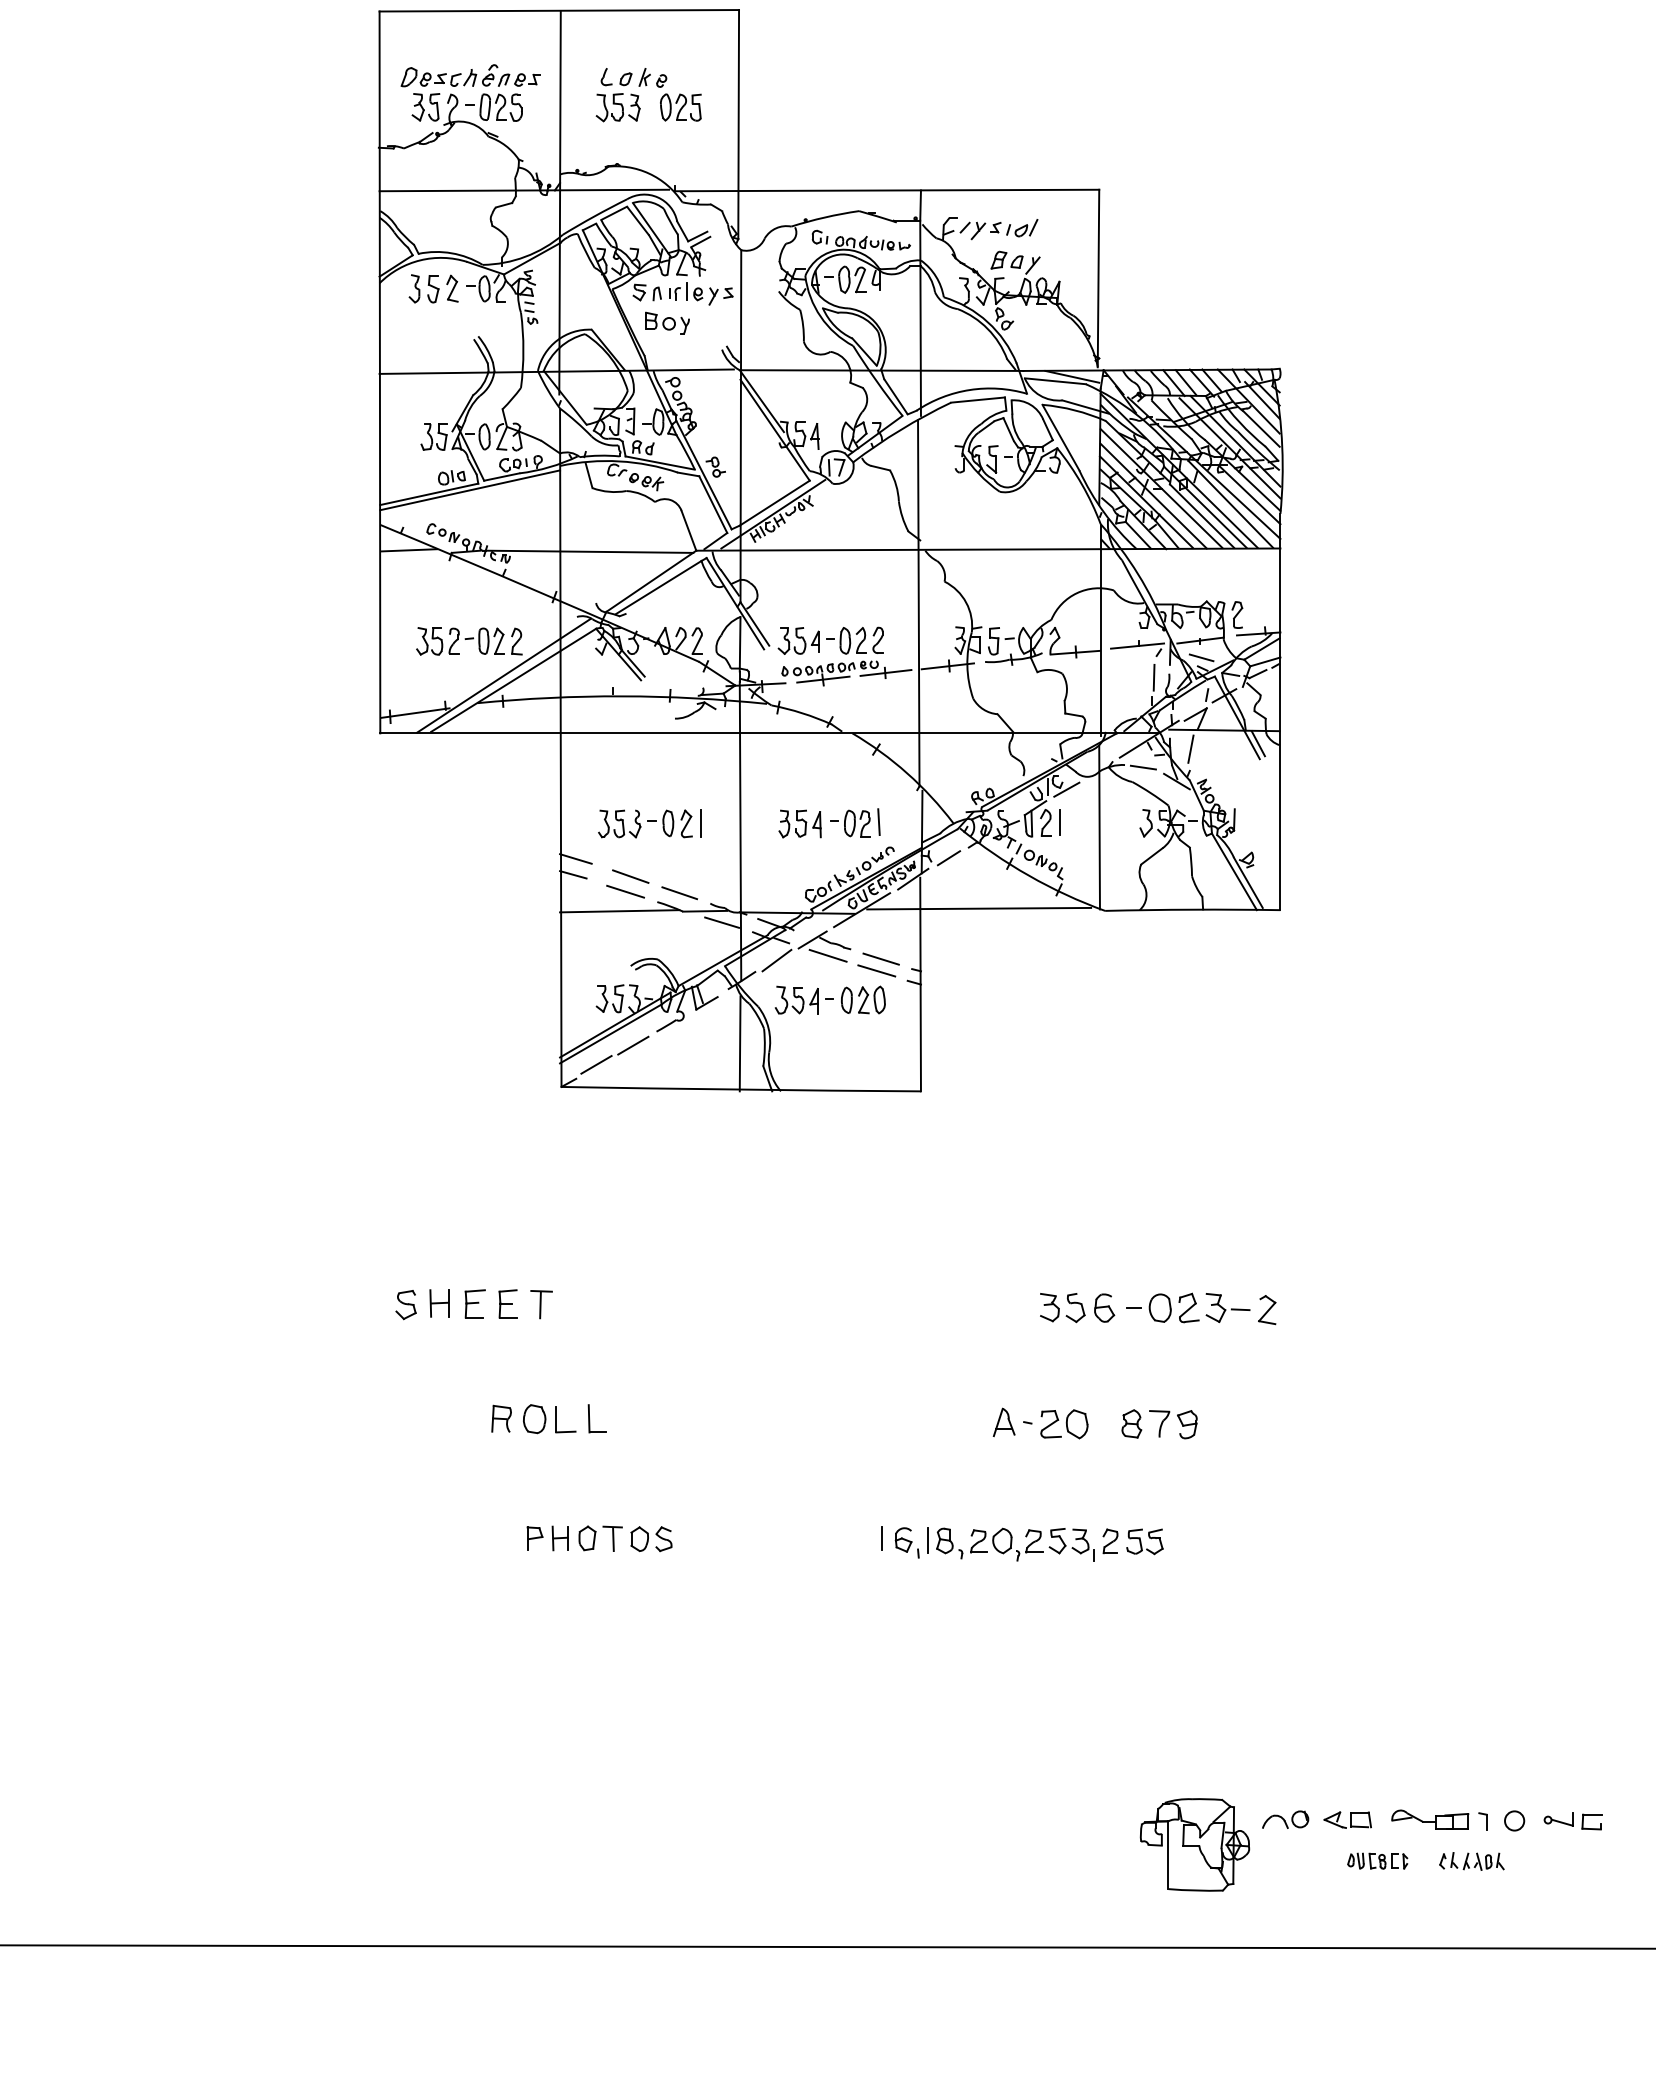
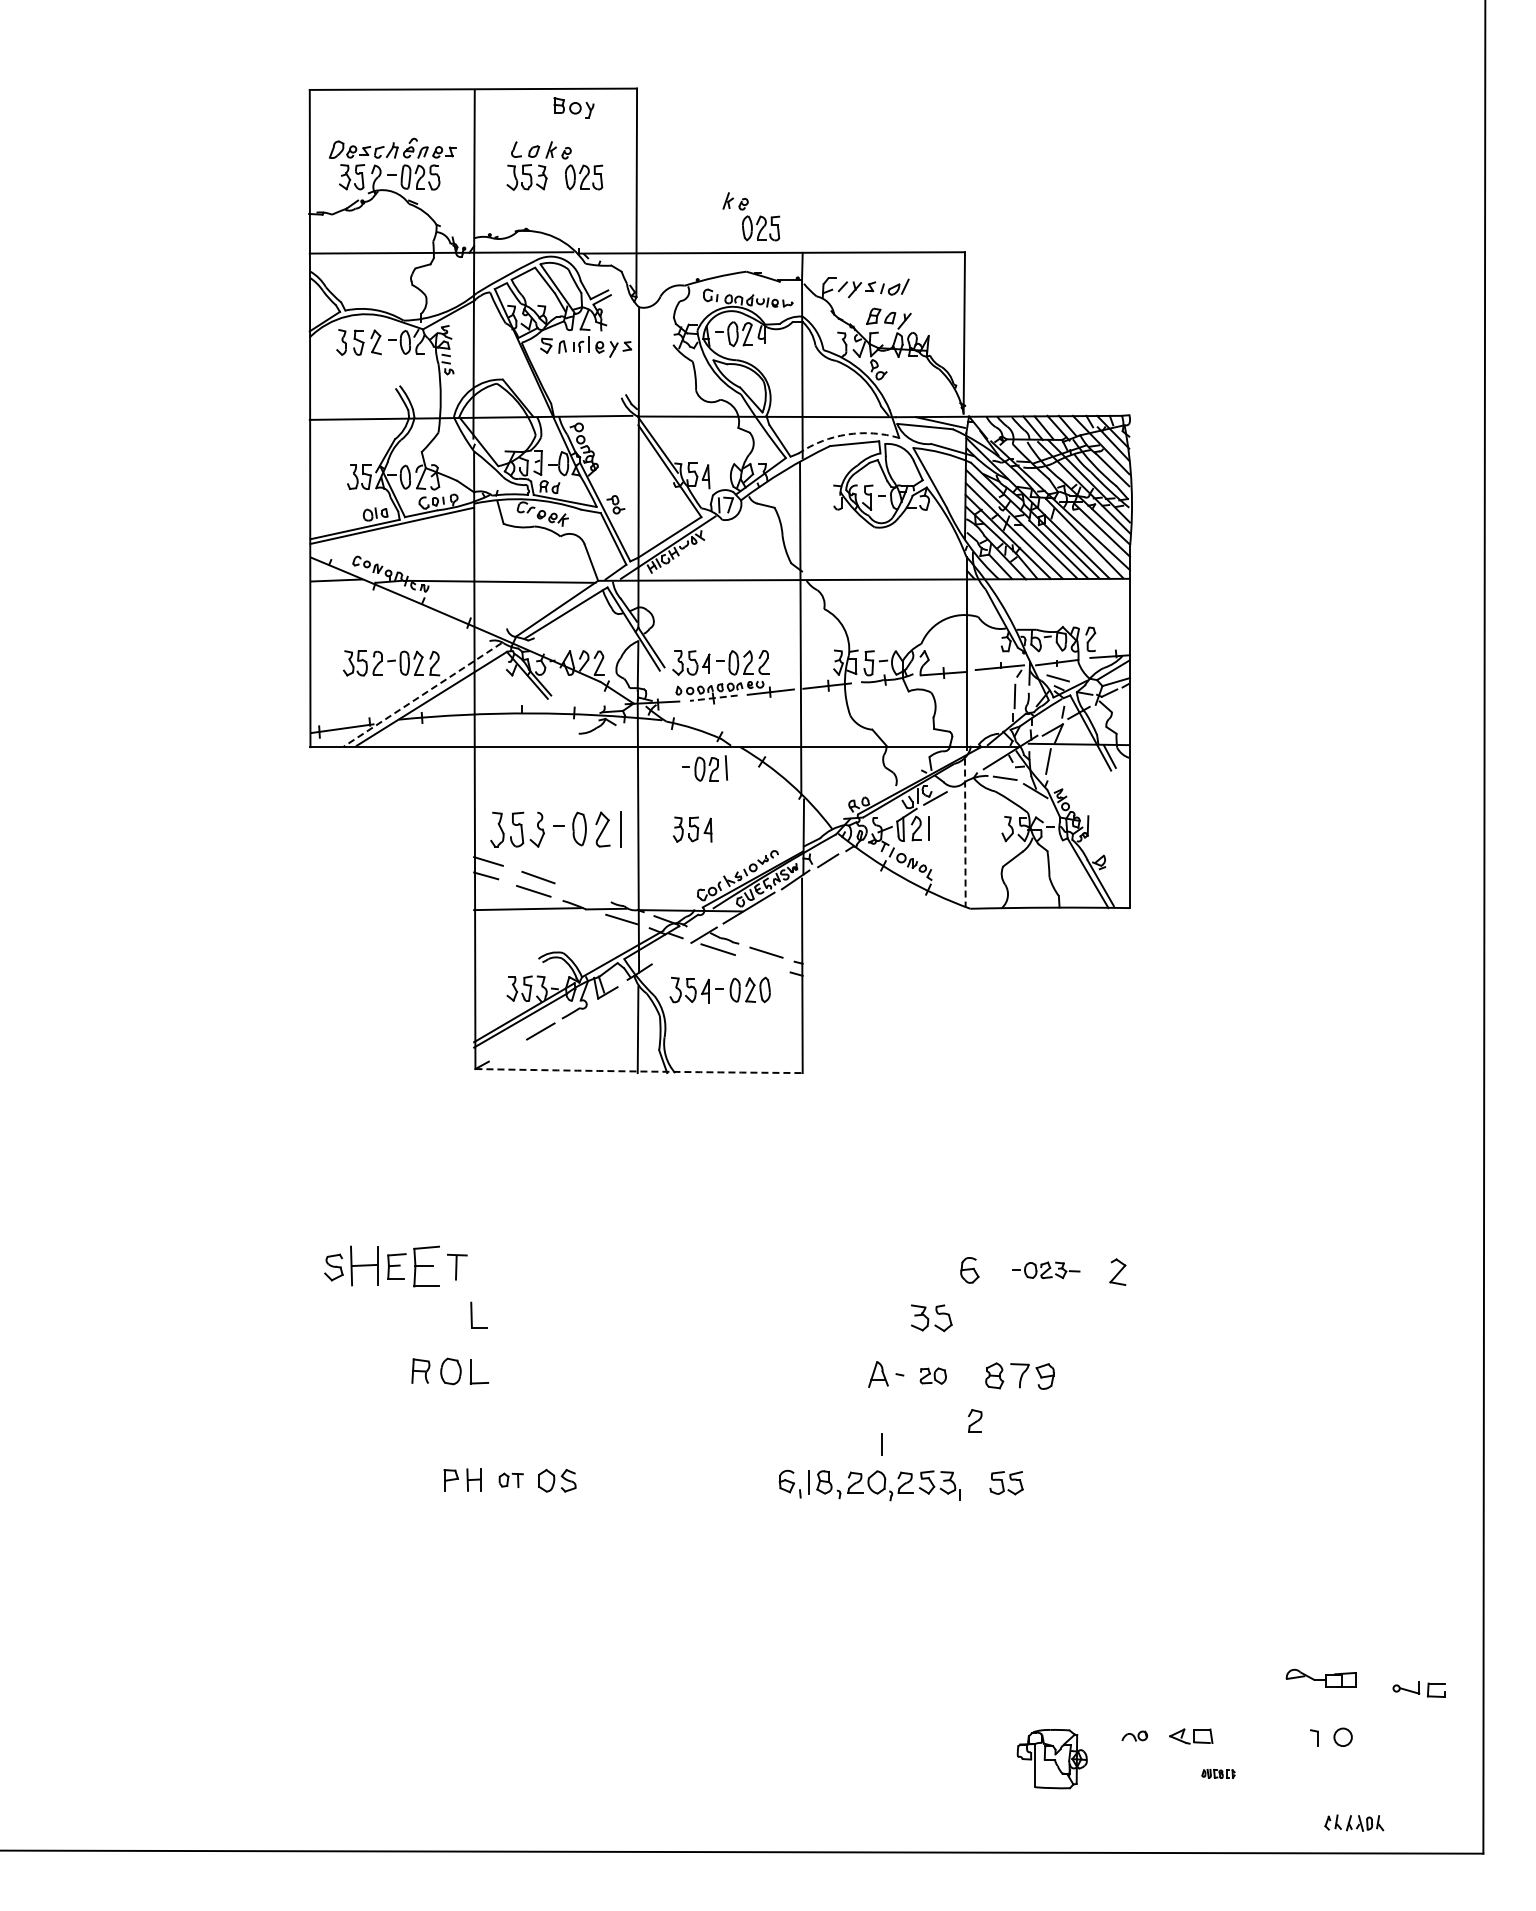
part: (864, 150) -> (751, 216), added
part: (667, 322) -> (573, 107), moved
arc: (970, 389) -> (847, 434), solid -> dashed
line: (503, 676) -> (422, 695), solid -> dashed
line: (823, 679) -> (713, 698), solid -> dashed
part: (854, 822) -> (704, 768), moved
part: (649, 823) -> (555, 829), size x1.4
line: (1099, 828) -> (965, 833), solid -> dashed
line: (679, 893) -> (582, 892), removed
line: (978, 908) -> (855, 906), removed
line: (776, 960) -> (671, 953), removed
line: (876, 971) -> (762, 963), removed
line: (596, 1064) -> (507, 1048), removed
arc: (741, 1089) -> (639, 1071), solid -> dashed
part: (439, 1303) -> (364, 1266), size x1.6
part: (507, 1303) -> (426, 1266), size x1.6
part: (1062, 1308) -> (931, 1318), moved
part: (1187, 1308) -> (1045, 1270), size x0.6
part: (596, 1418) -> (478, 1314), moved
part: (1064, 1423) -> (933, 1375), size x0.6
part: (601, 1538) -> (511, 1480), size x0.6
line: (881, 1538) -> (881, 1444), moved
part: (1110, 1541) -> (975, 1420), moved
part: (1285, 1818) -> (1134, 1735), size x0.6
part: (1429, 1818) -> (1320, 1677), moved
part: (1572, 1821) -> (1418, 1689), moved
part: (1195, 1844) -> (1052, 1758), size x0.7
part: (1377, 1860) -> (1218, 1773), size x0.6
part: (1472, 1860) -> (1354, 1822), moved

